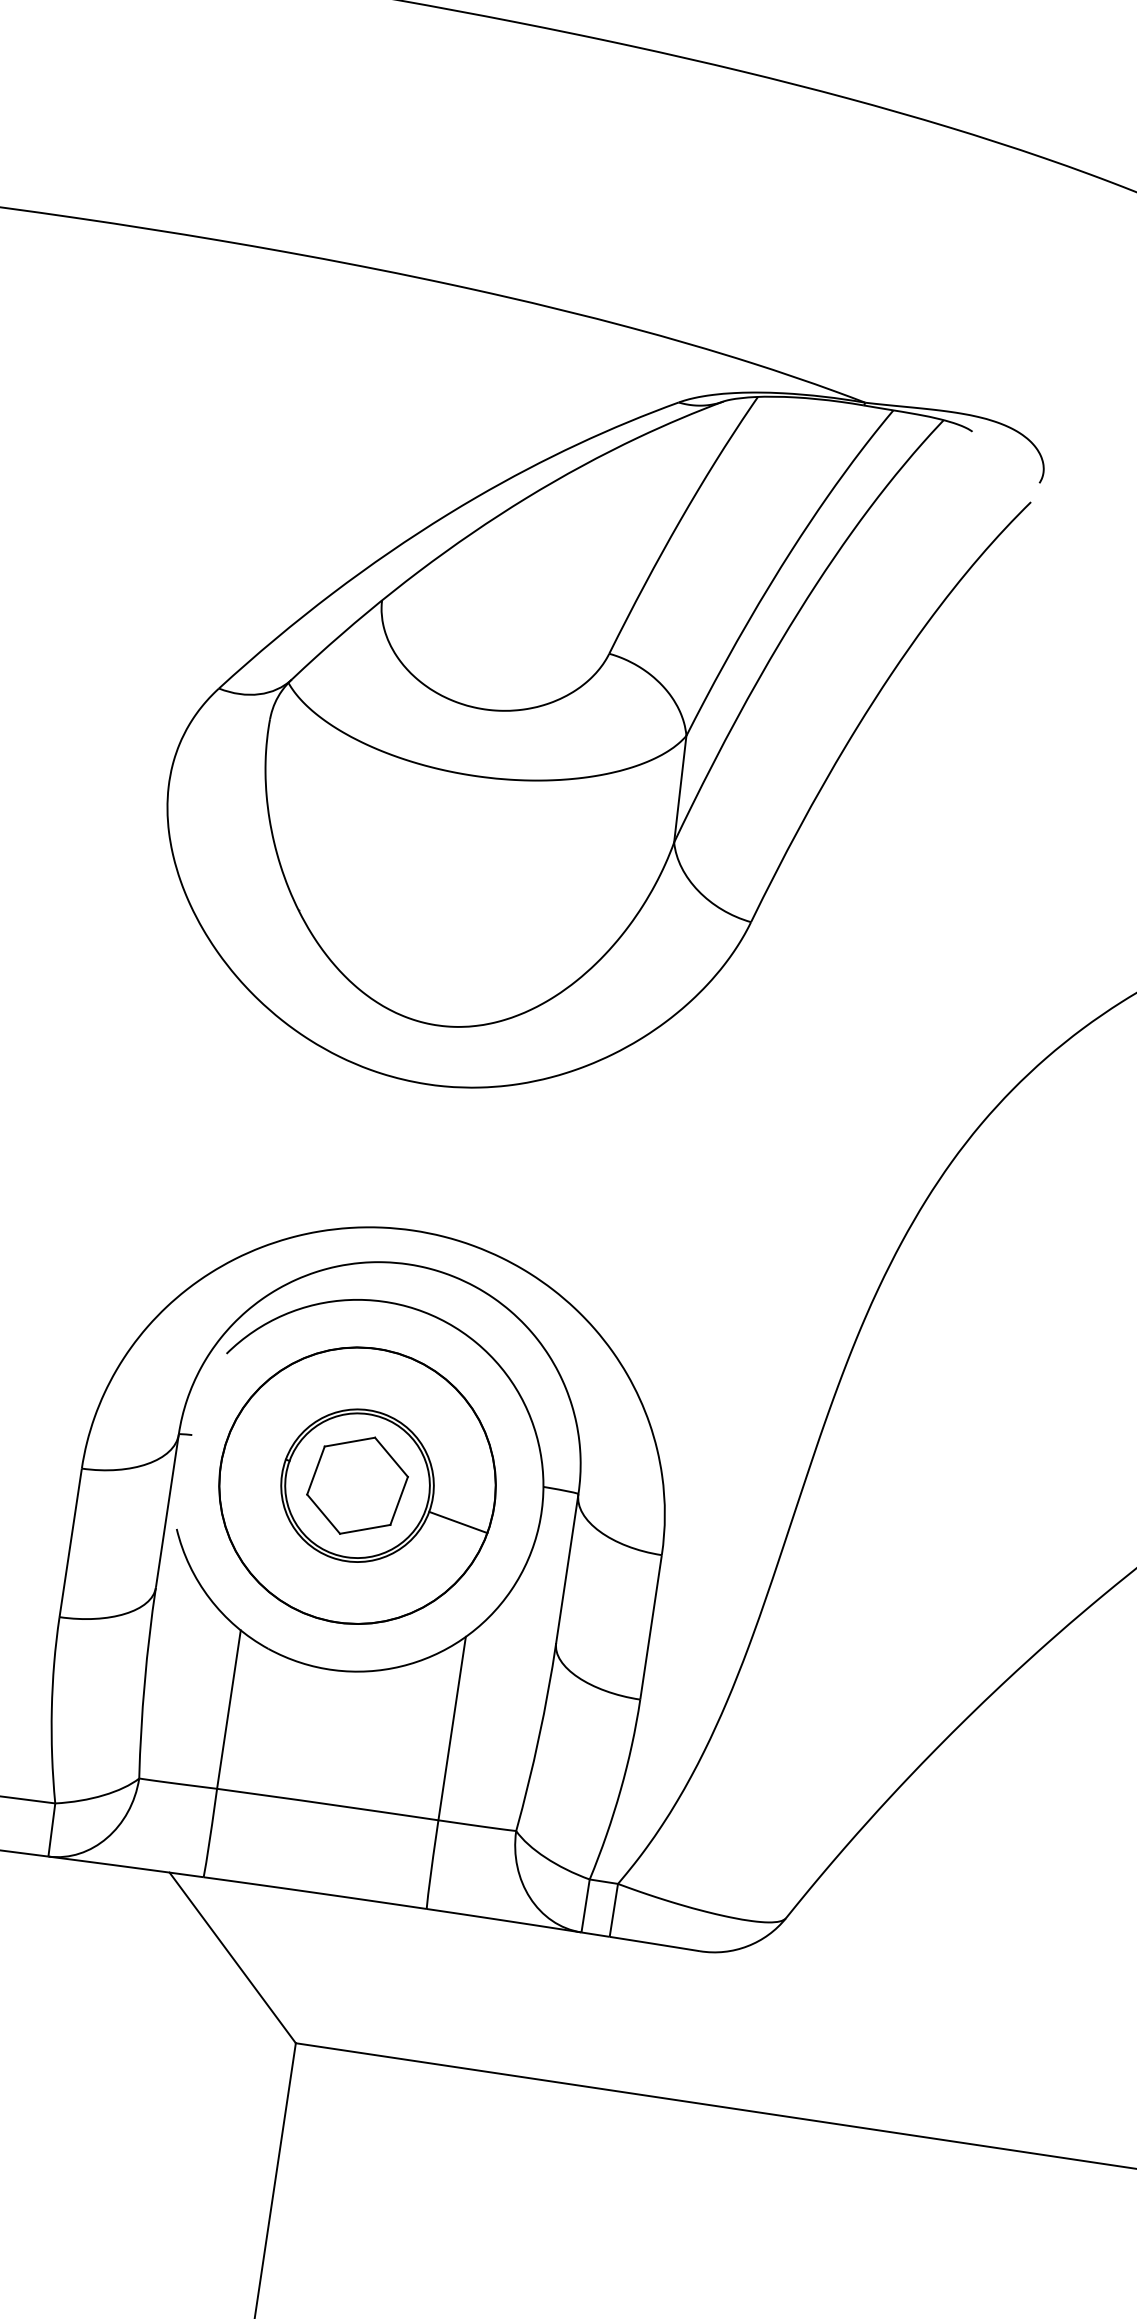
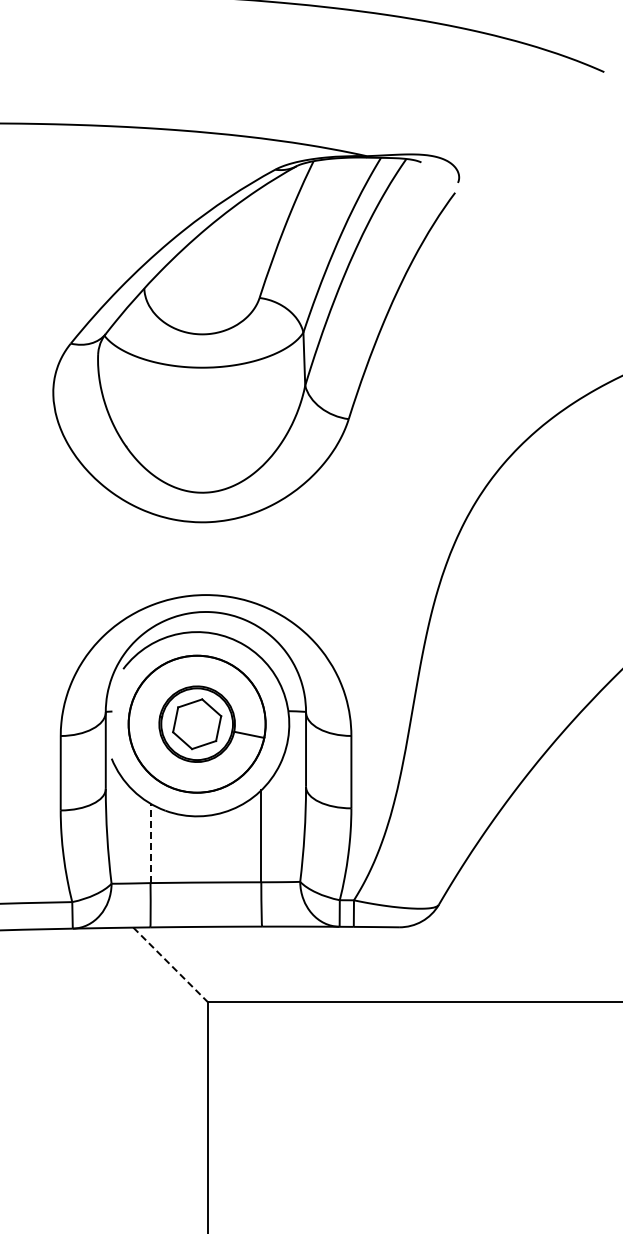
line: (228, 1709) -> (150, 843), solid -> dashed
line: (232, 1957) -> (170, 964), solid -> dashed

